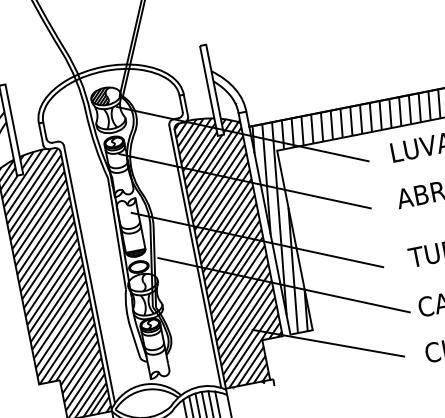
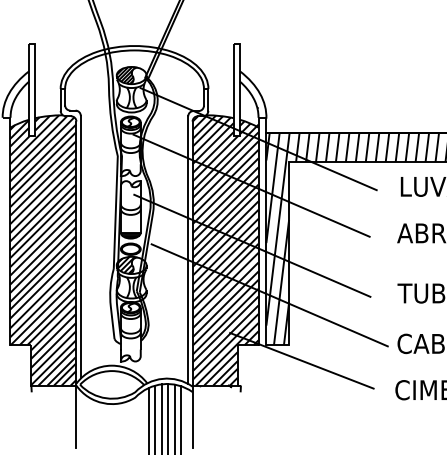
hatch: (136, 282) -> (125, 264), added

